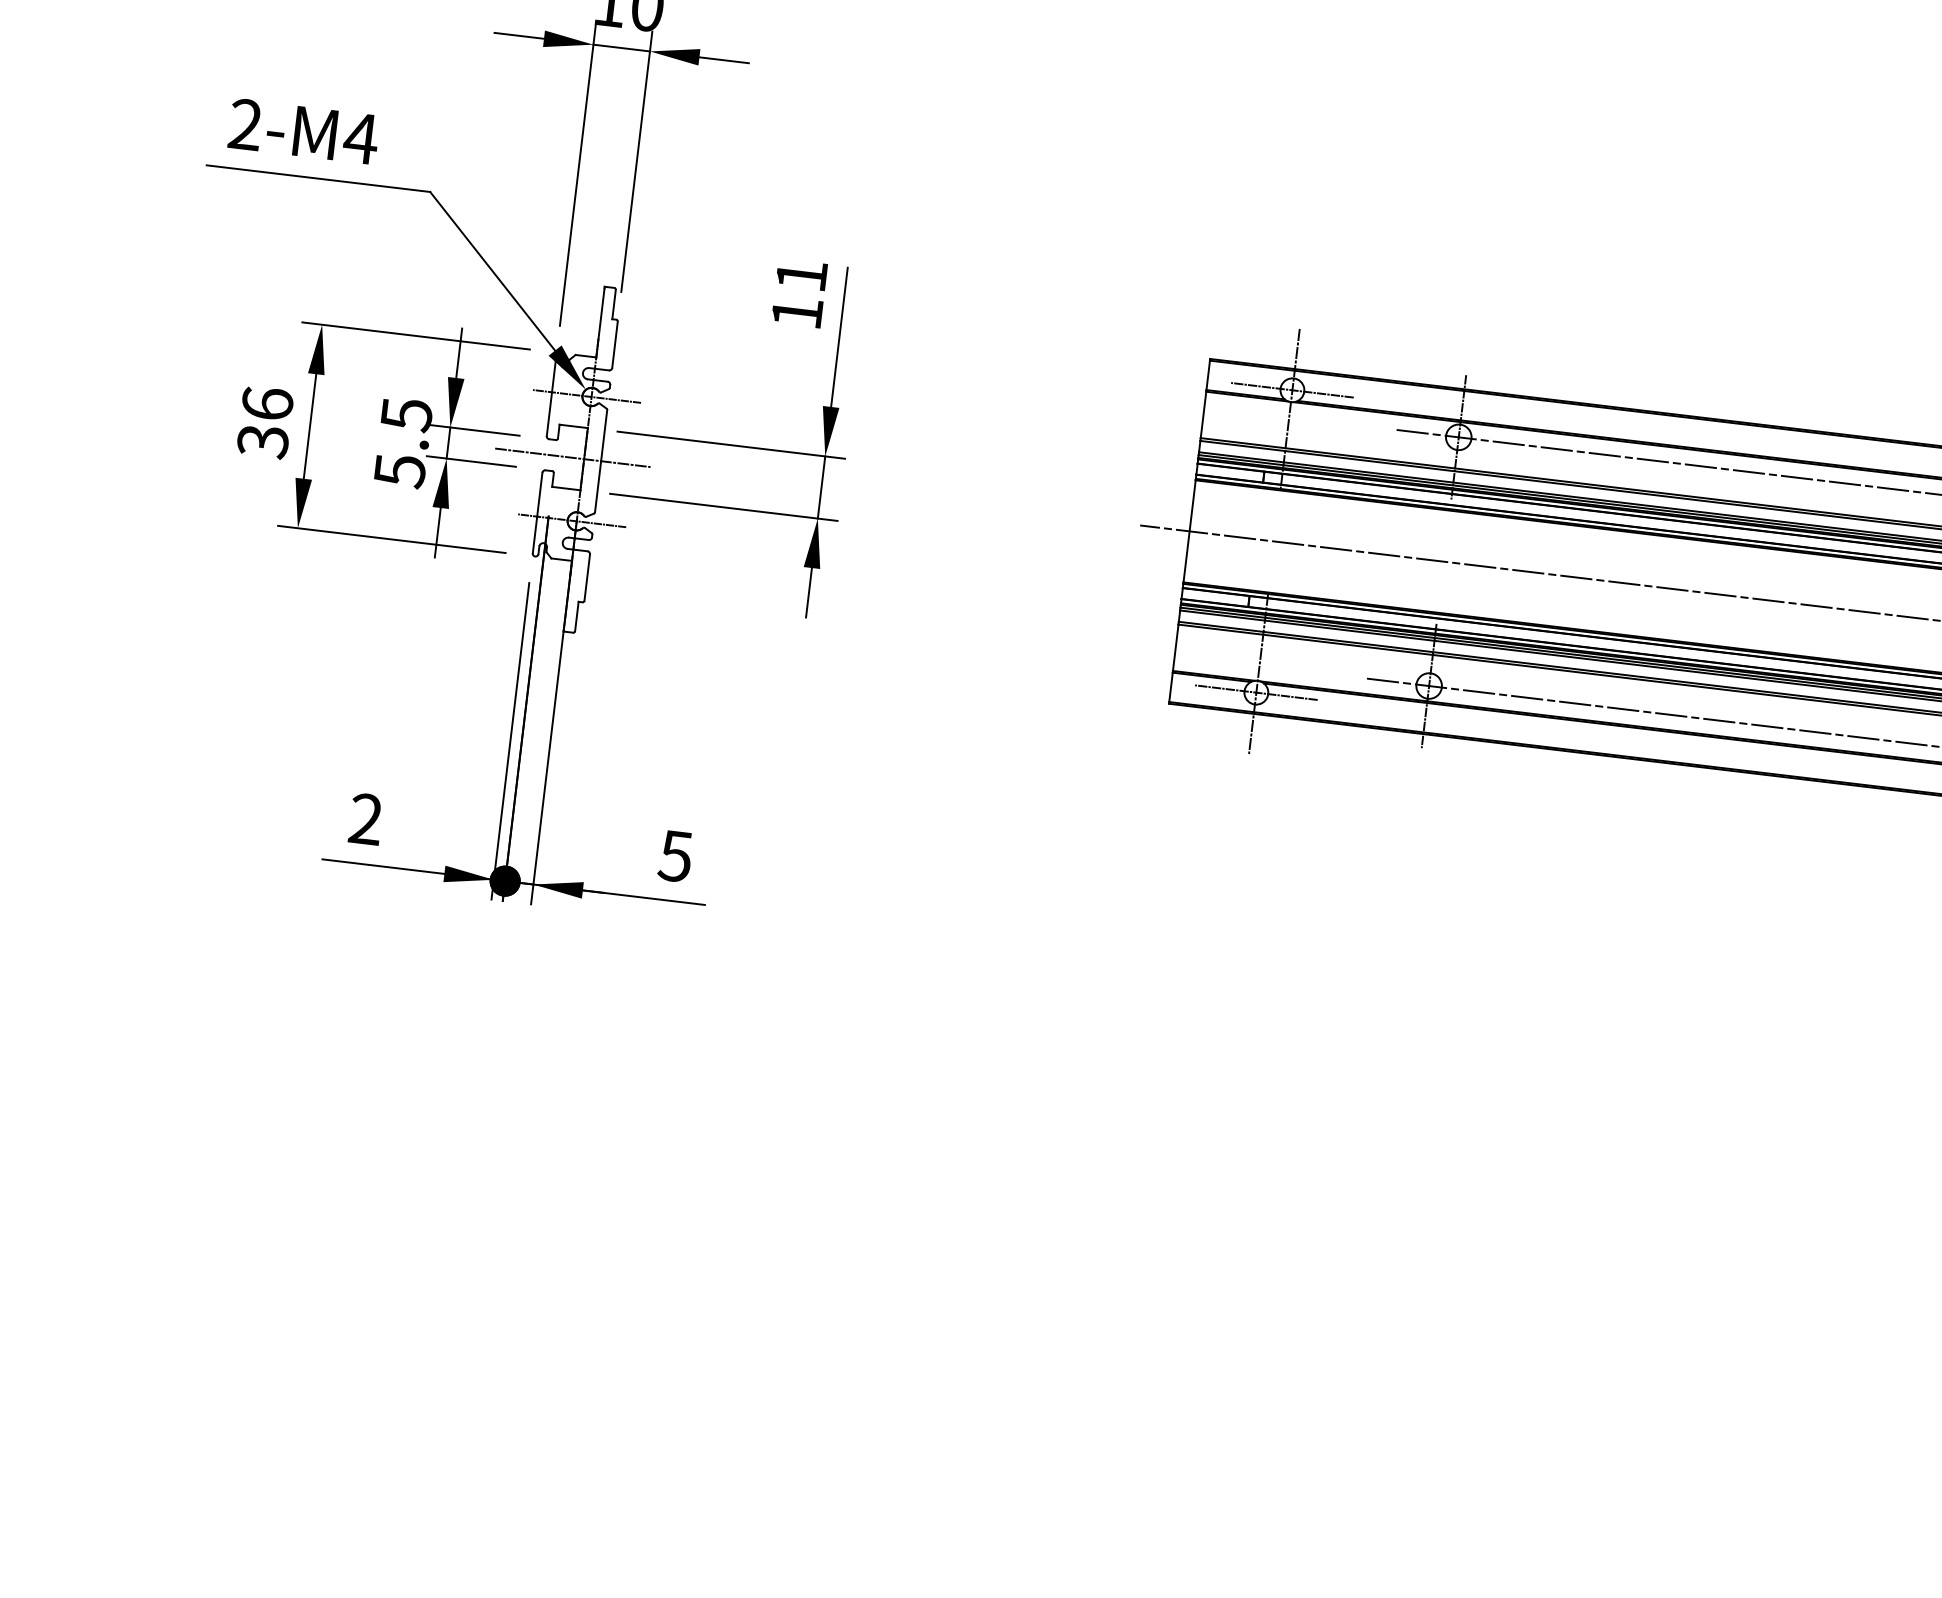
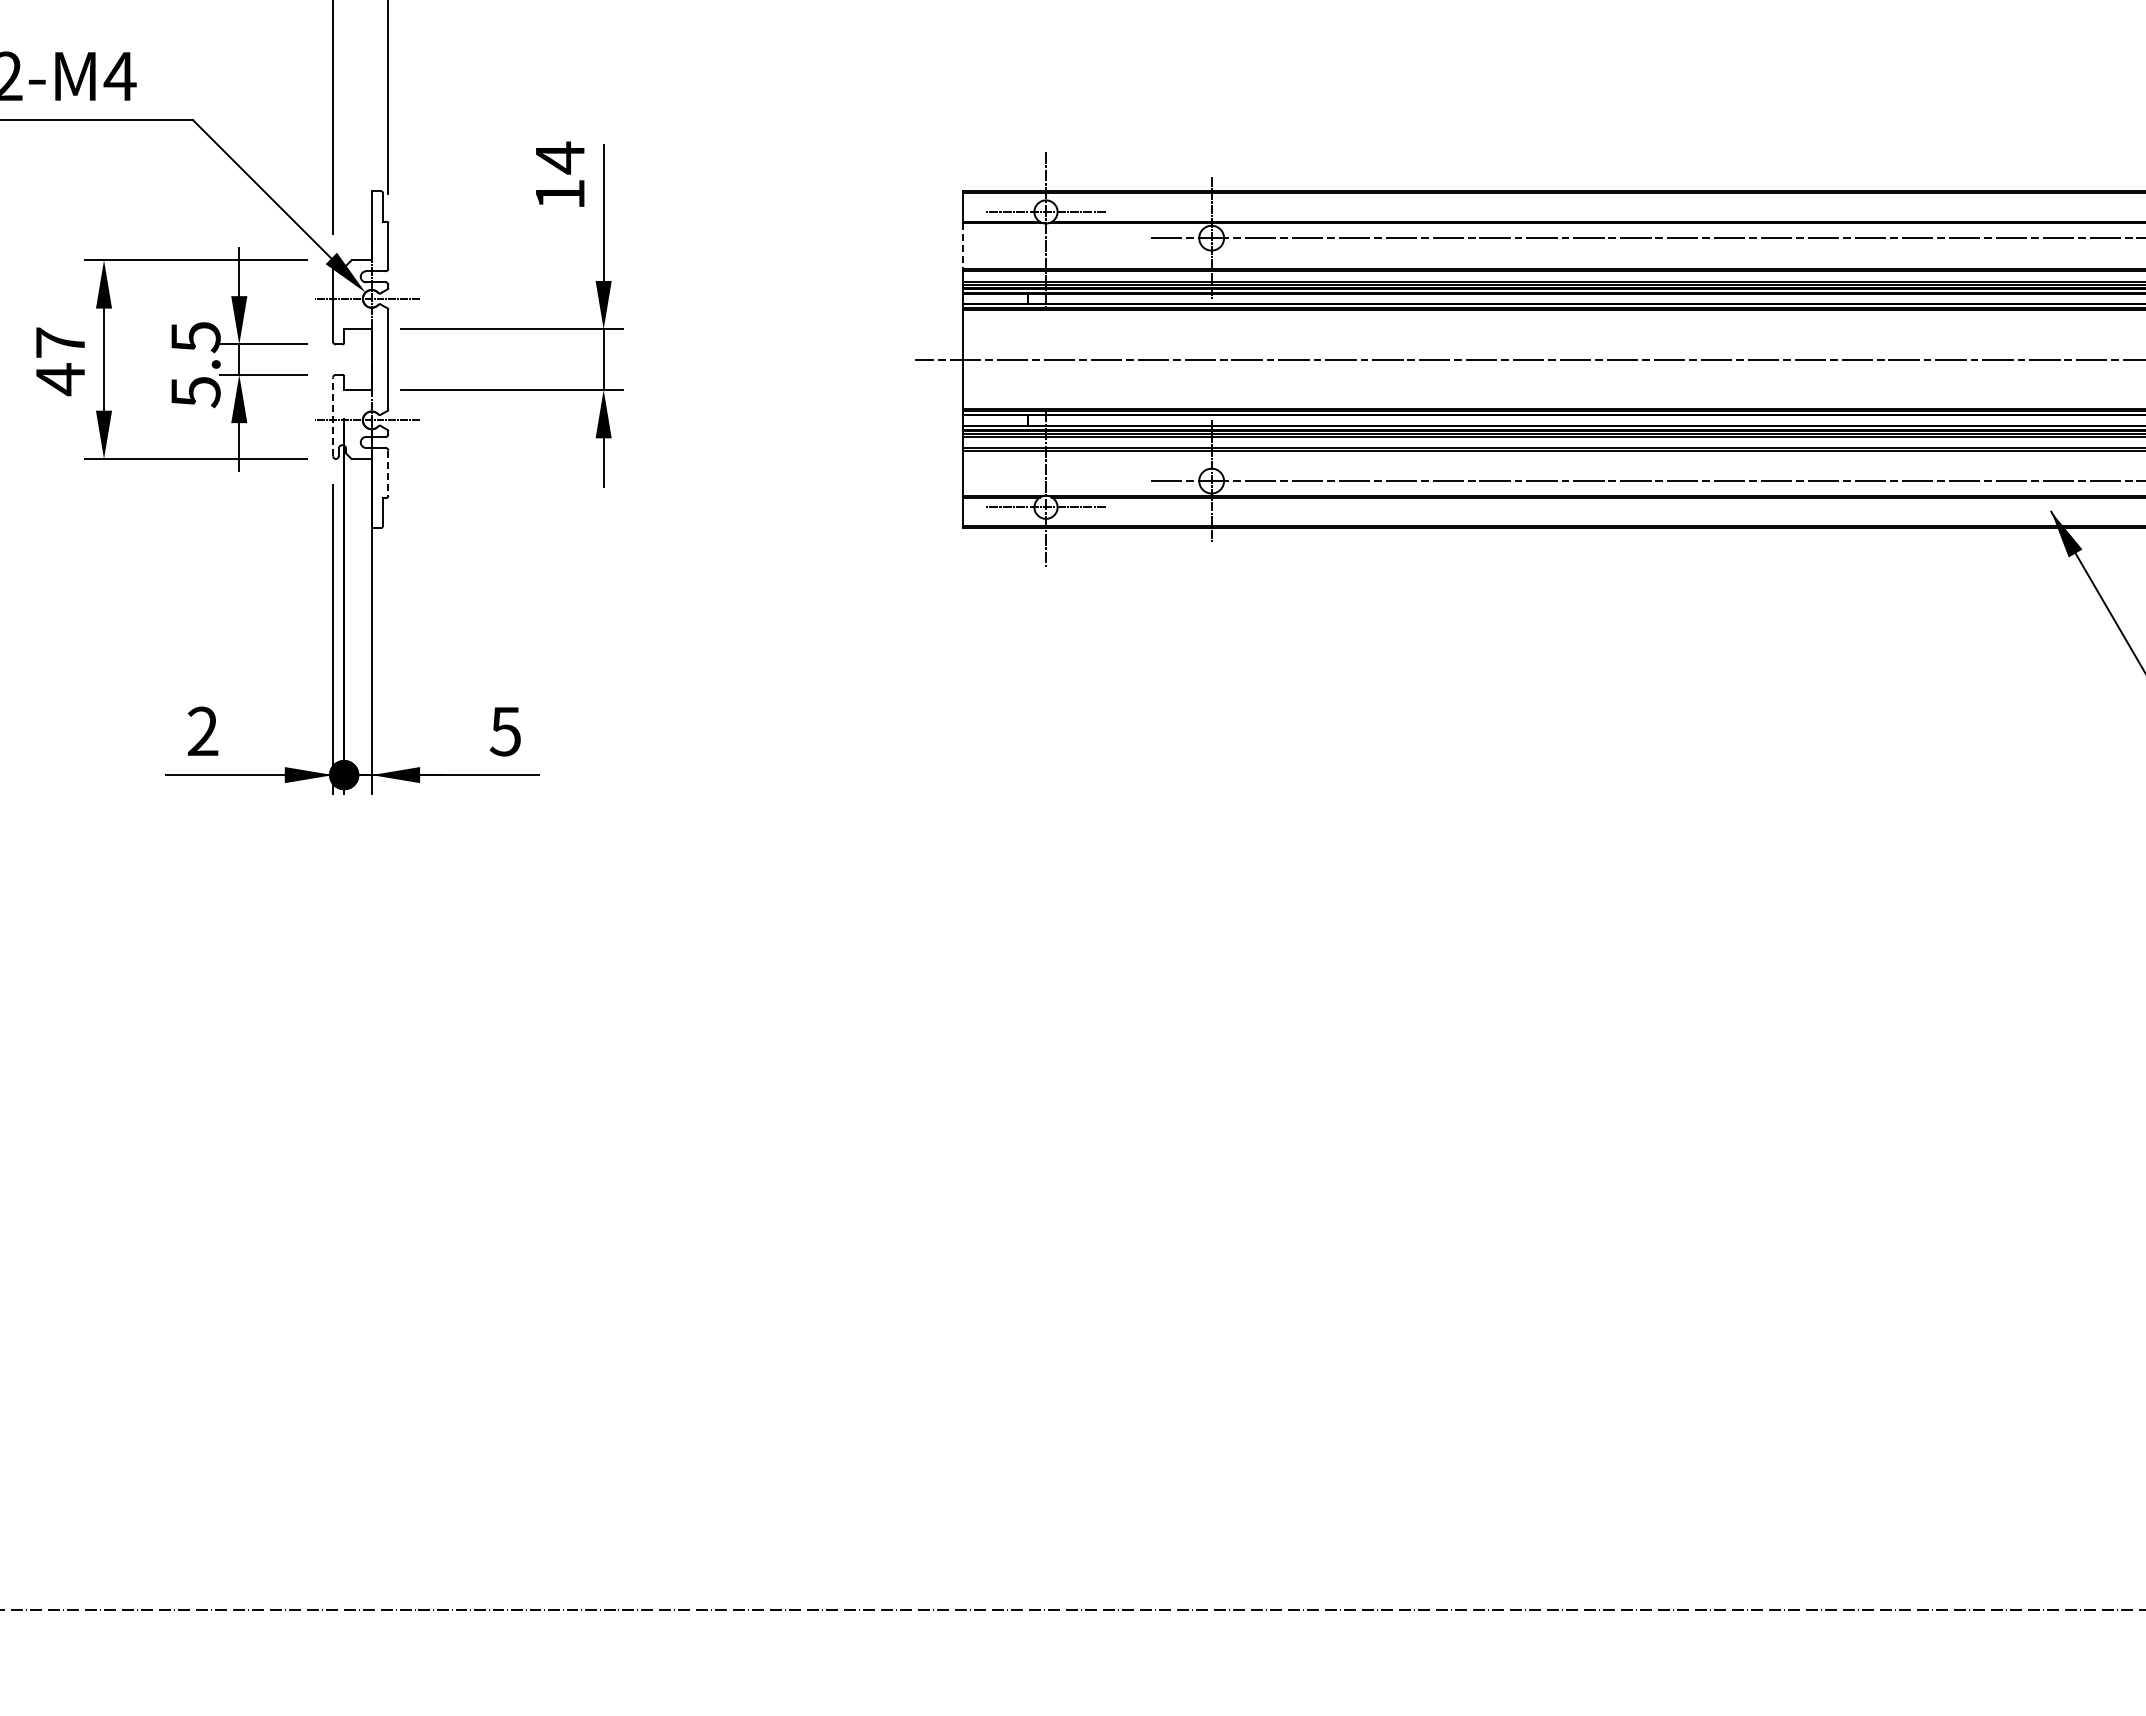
text: (802, 275) -> (560, 157), 11 -> 14
line: (1203, 414) -> (963, 245), solid -> dashed
text: (265, 423) -> (60, 361), 36 -> 47
line: (572, 457) -> (360, 359), removed
line: (538, 512) -> (333, 416), solid -> dashed
line: (587, 577) -> (388, 473), solid -> dashed

